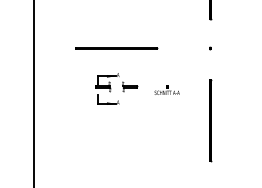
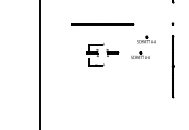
part: (174, 68) -> (146, 39), added
line: (210, 120) -> (173, 66), moved

